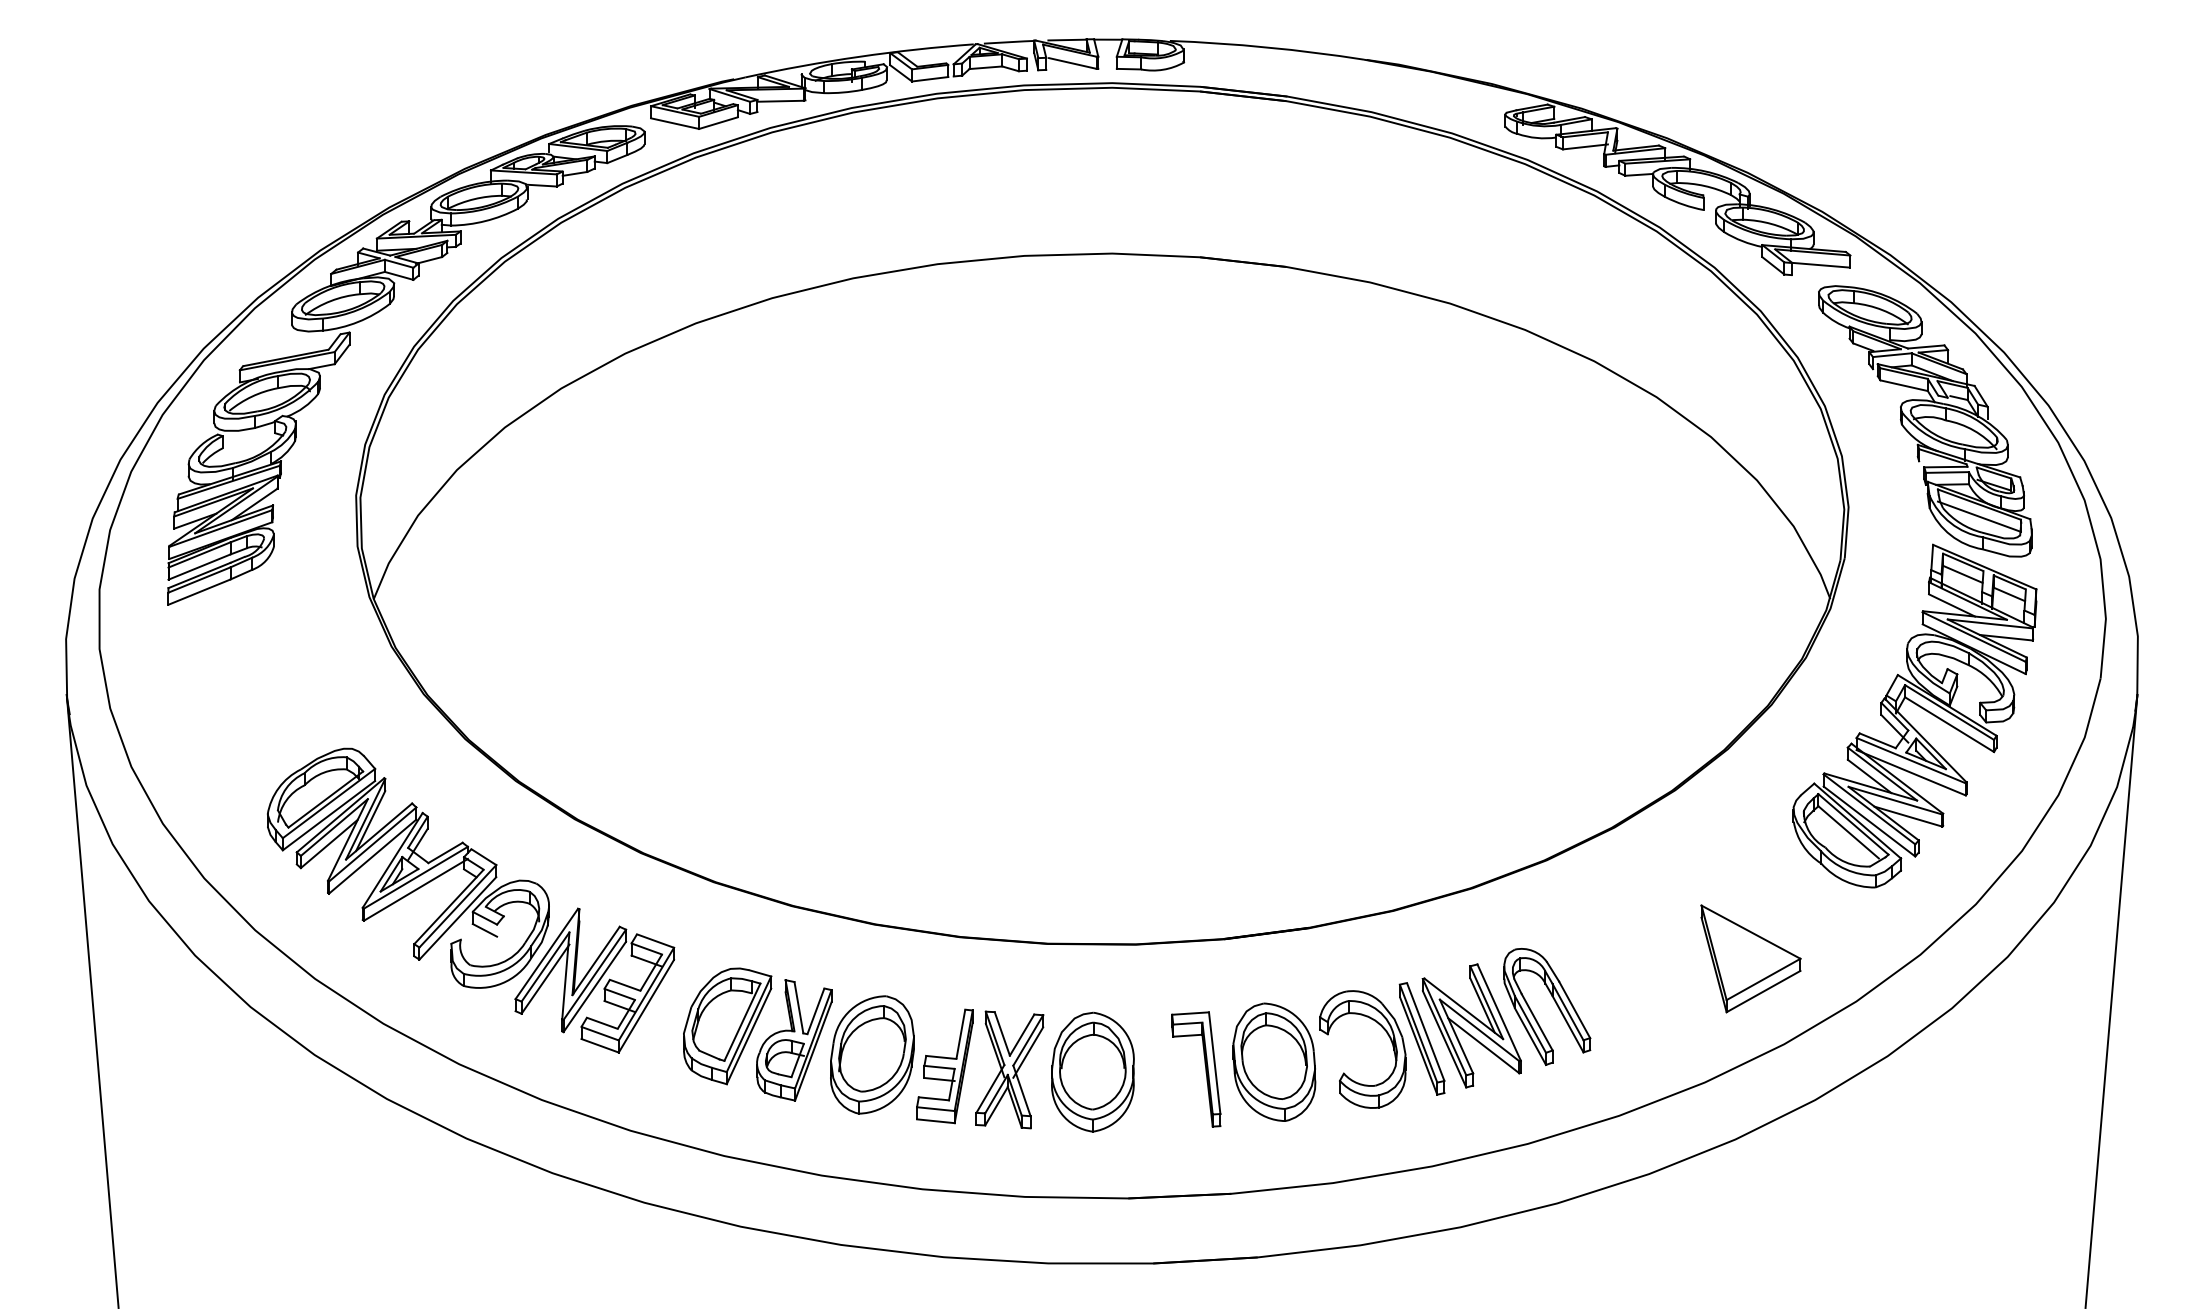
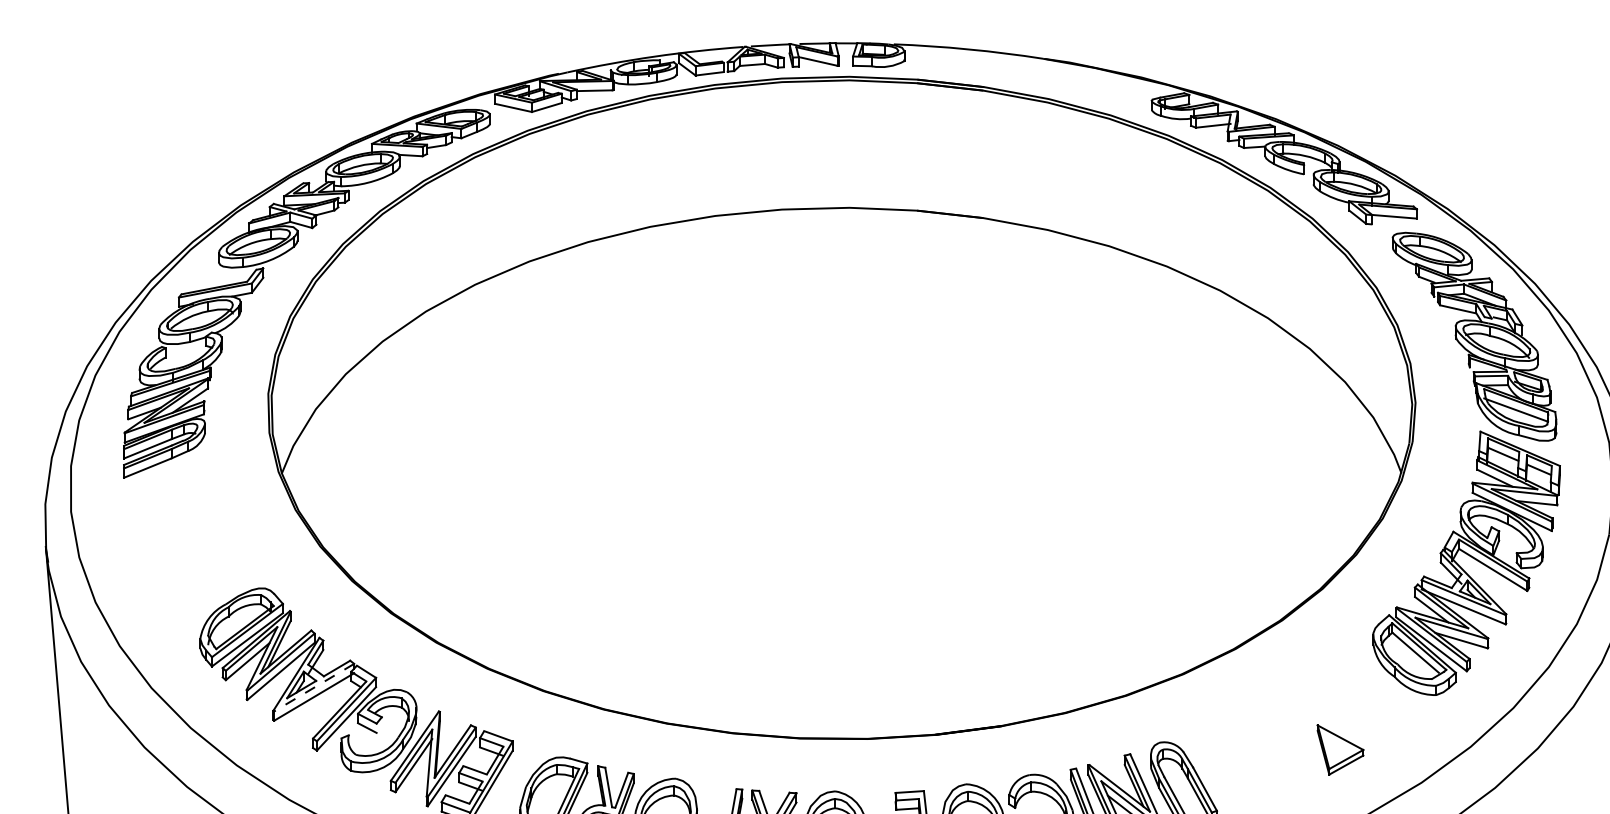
line: (415, 878) -> (313, 688), solid -> dashed
part: (1750, 958) -> (1340, 749), size x0.6

